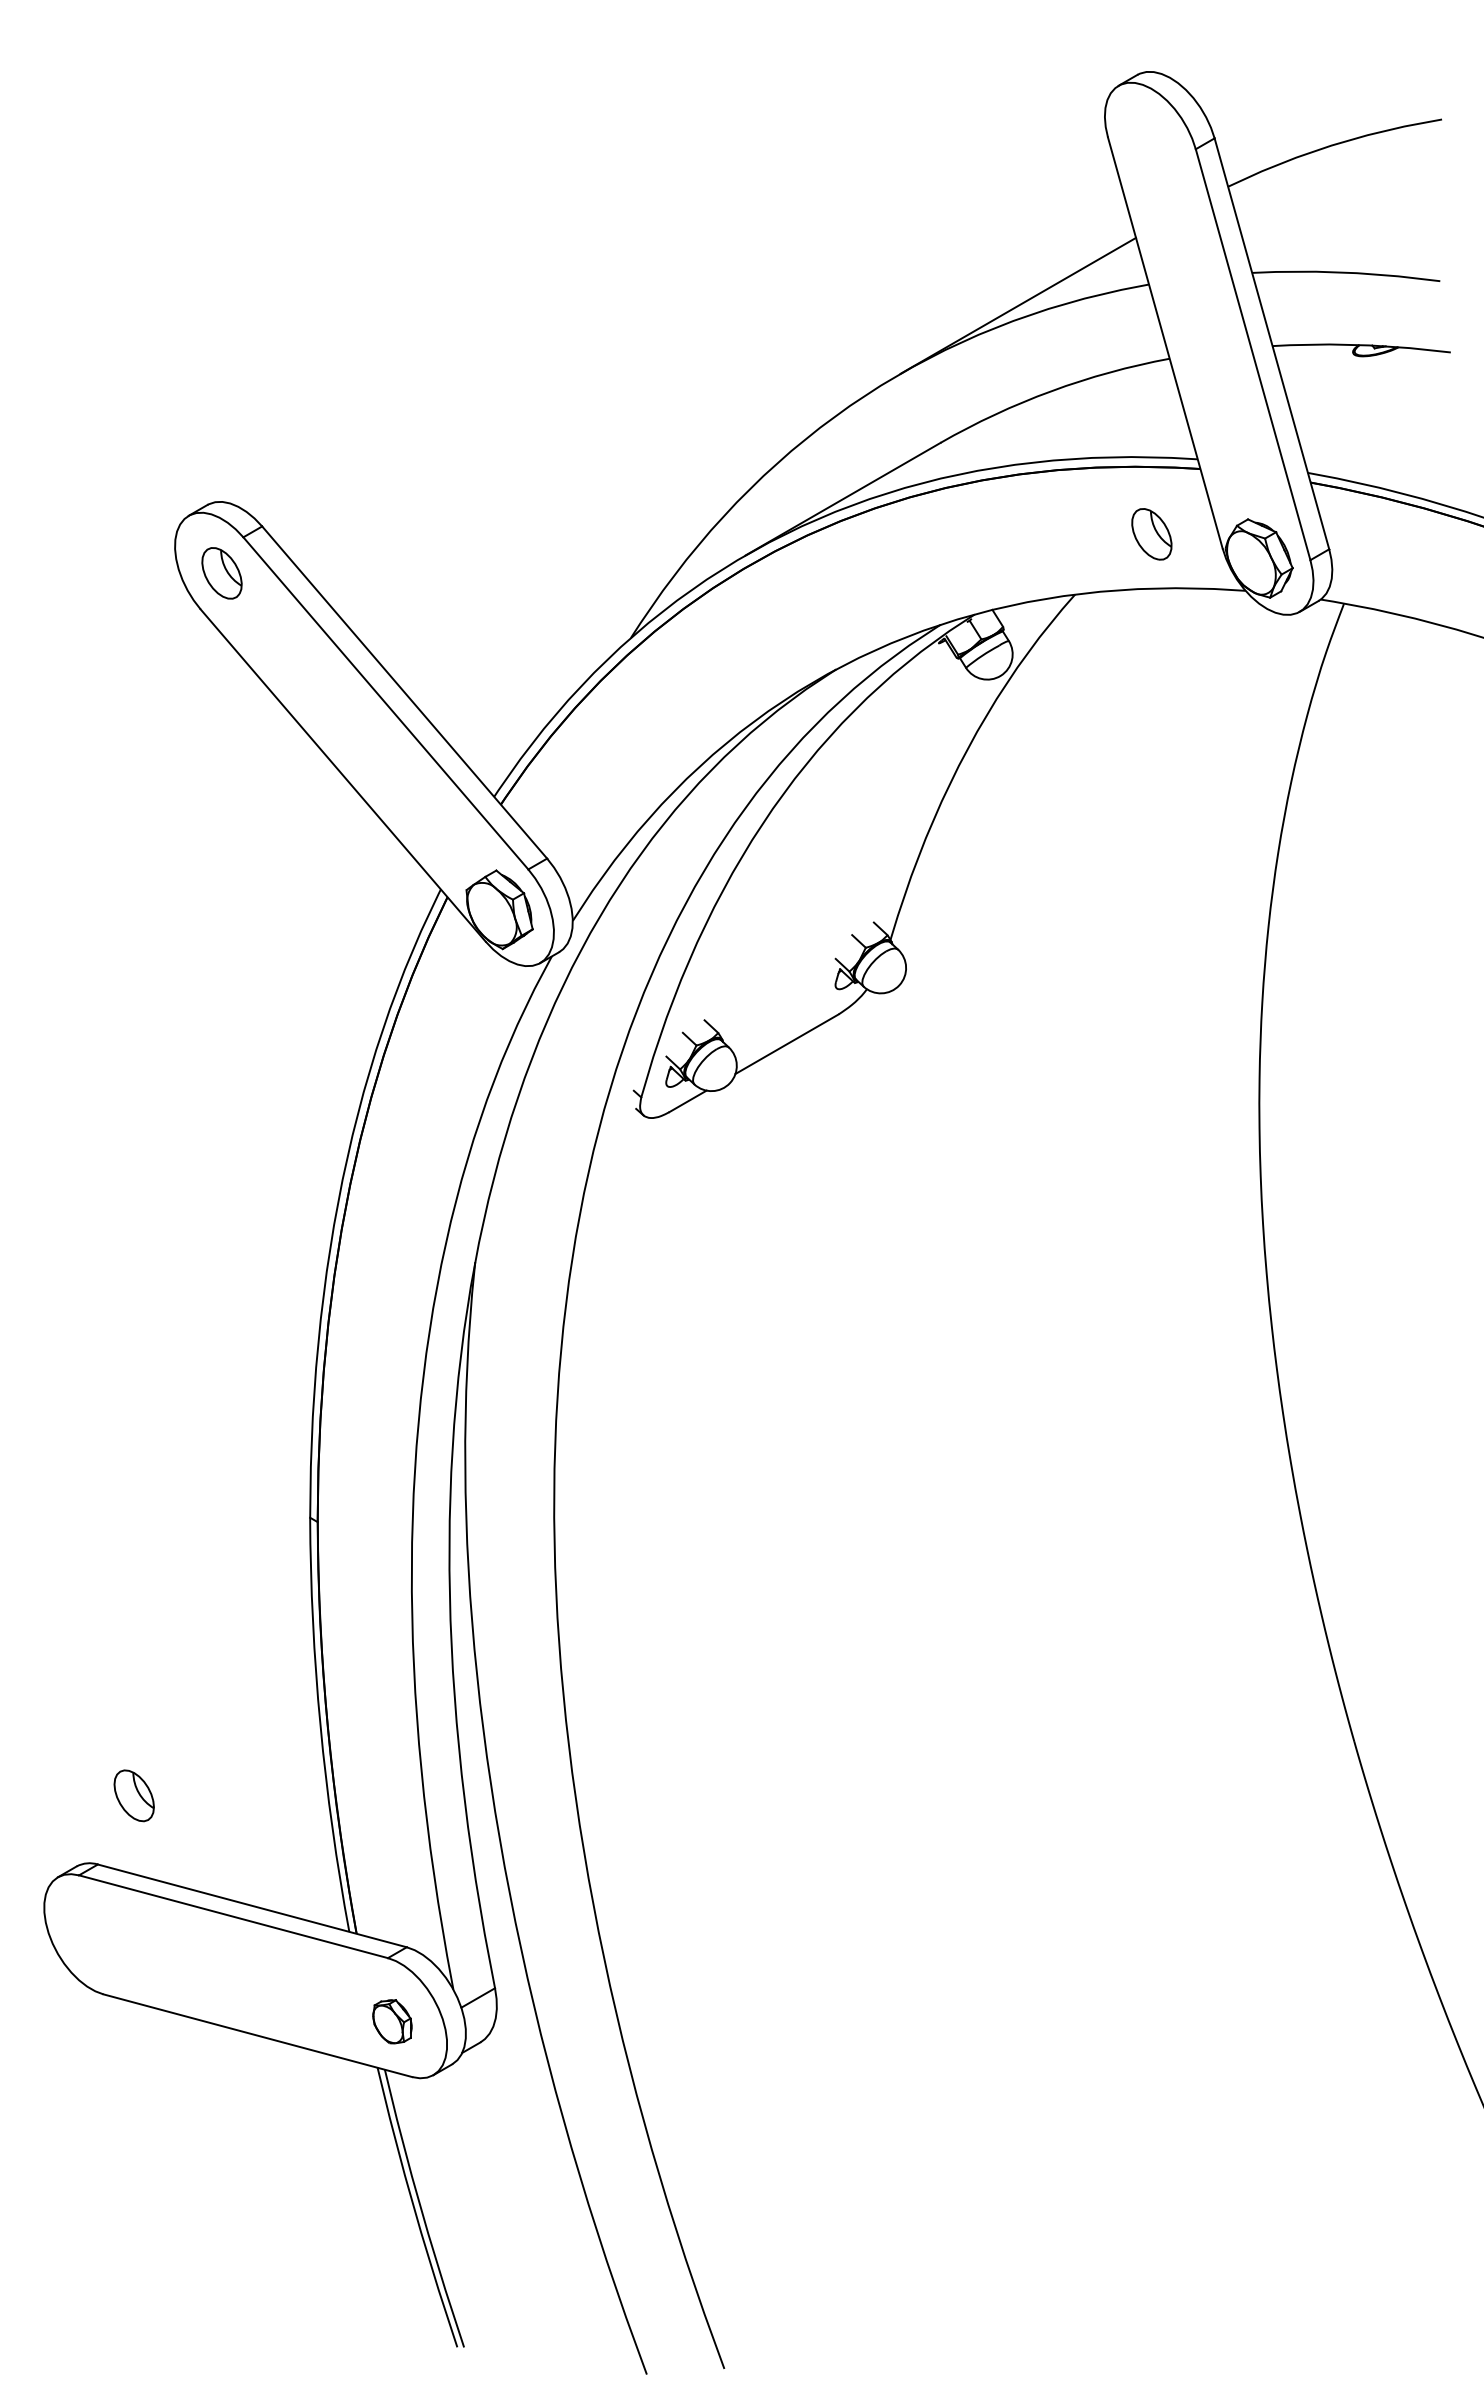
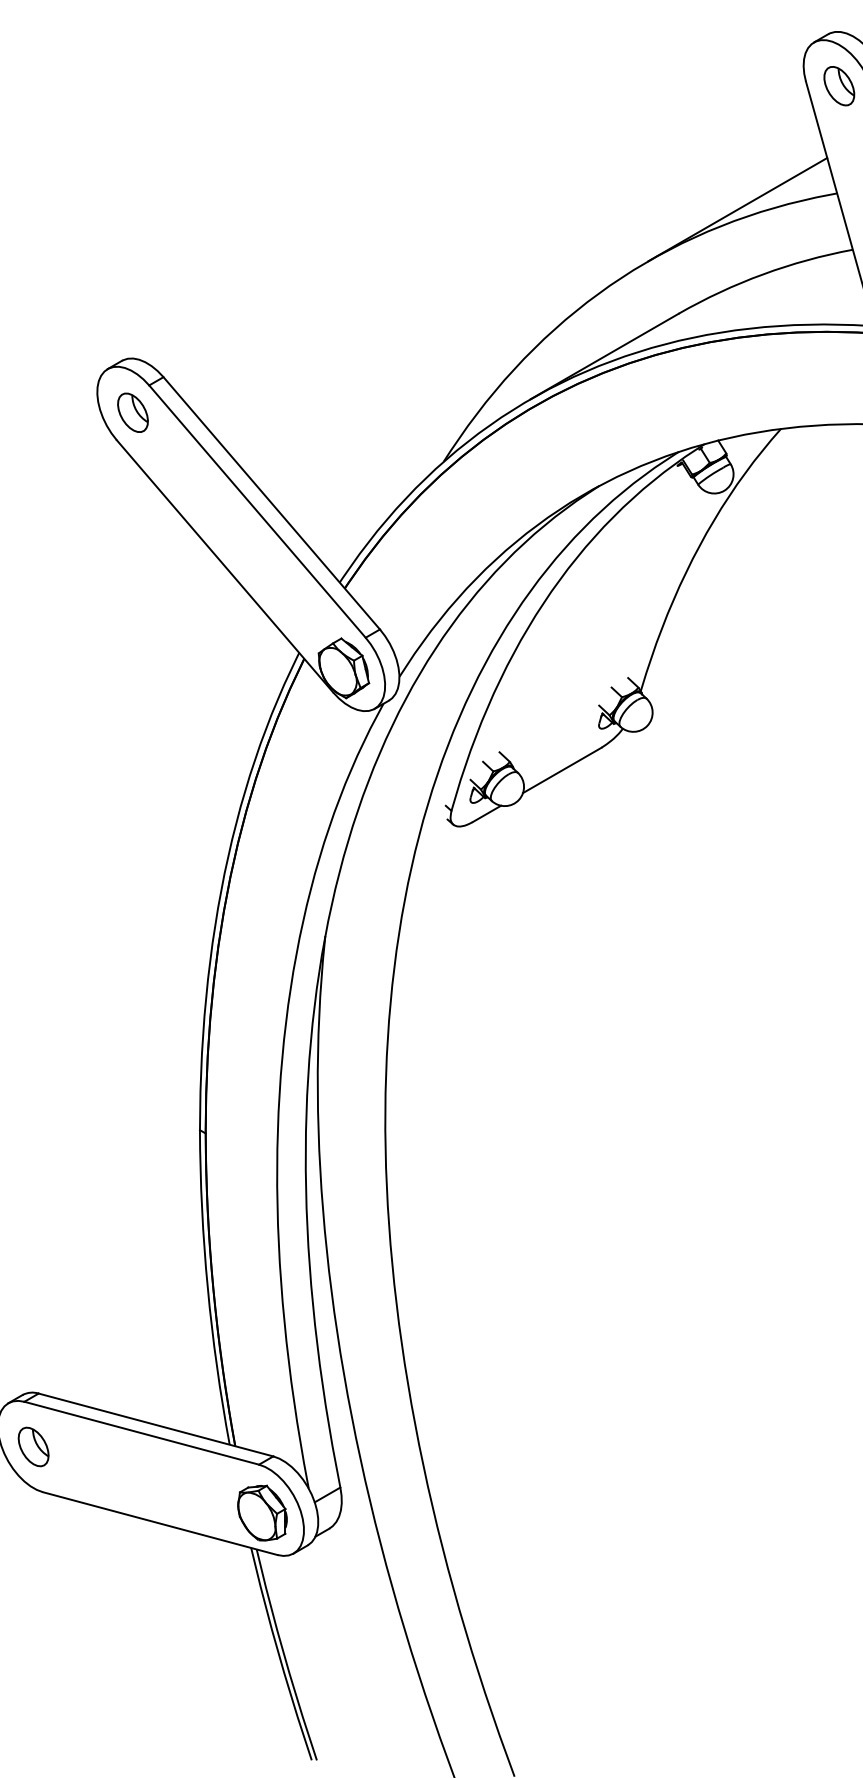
part: (1151, 534) -> (839, 86), moved
part: (133, 1795) -> (33, 1446), moved
part: (392, 2021) -> (262, 1512), size x1.67

